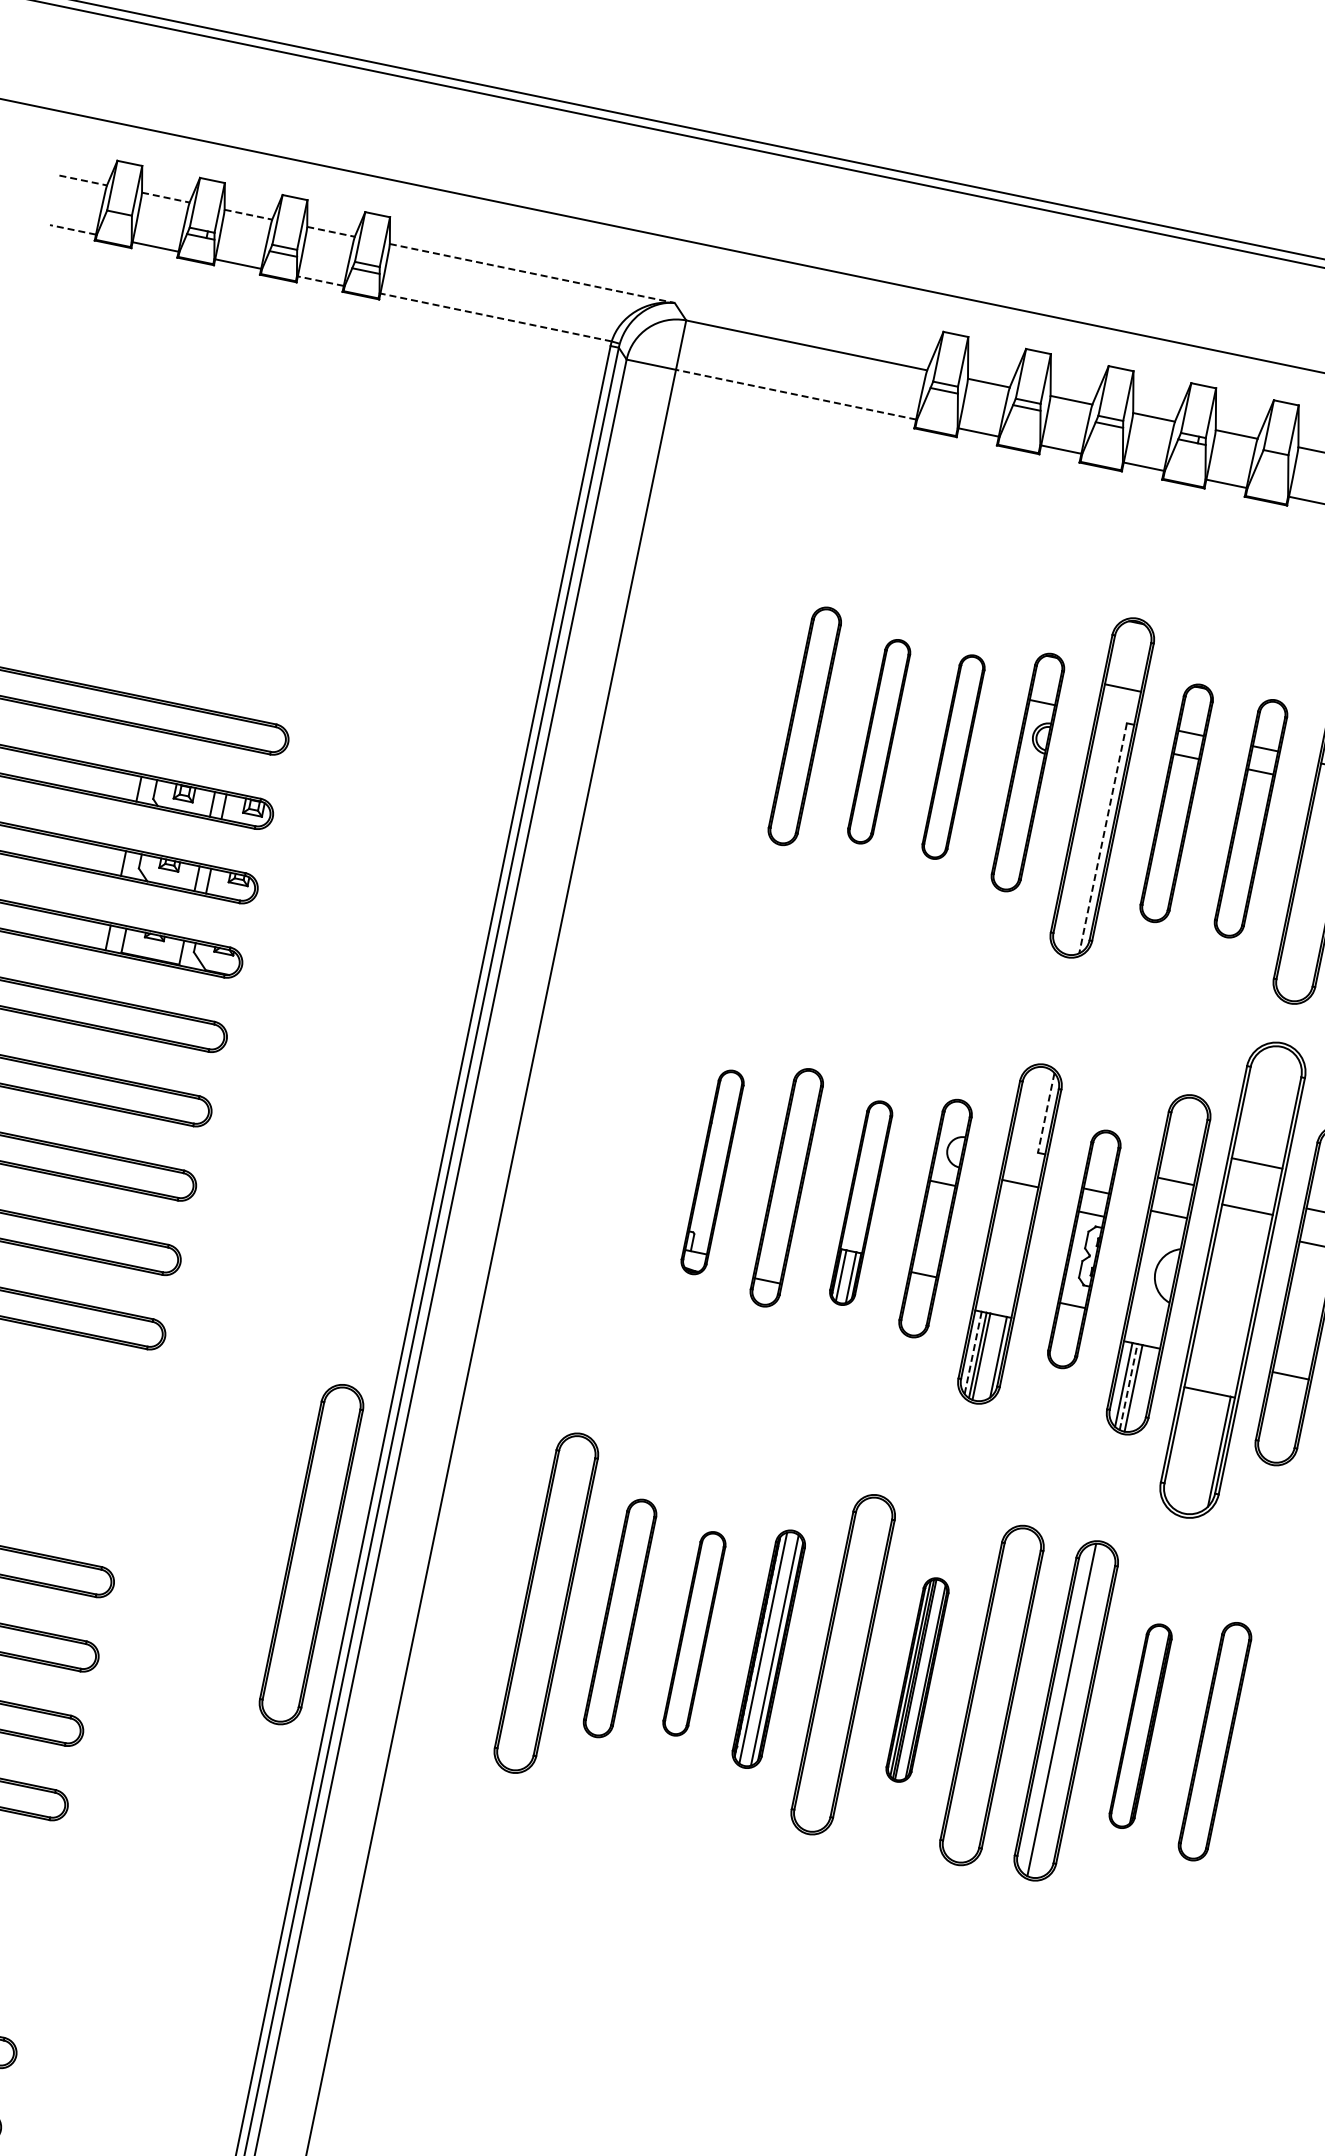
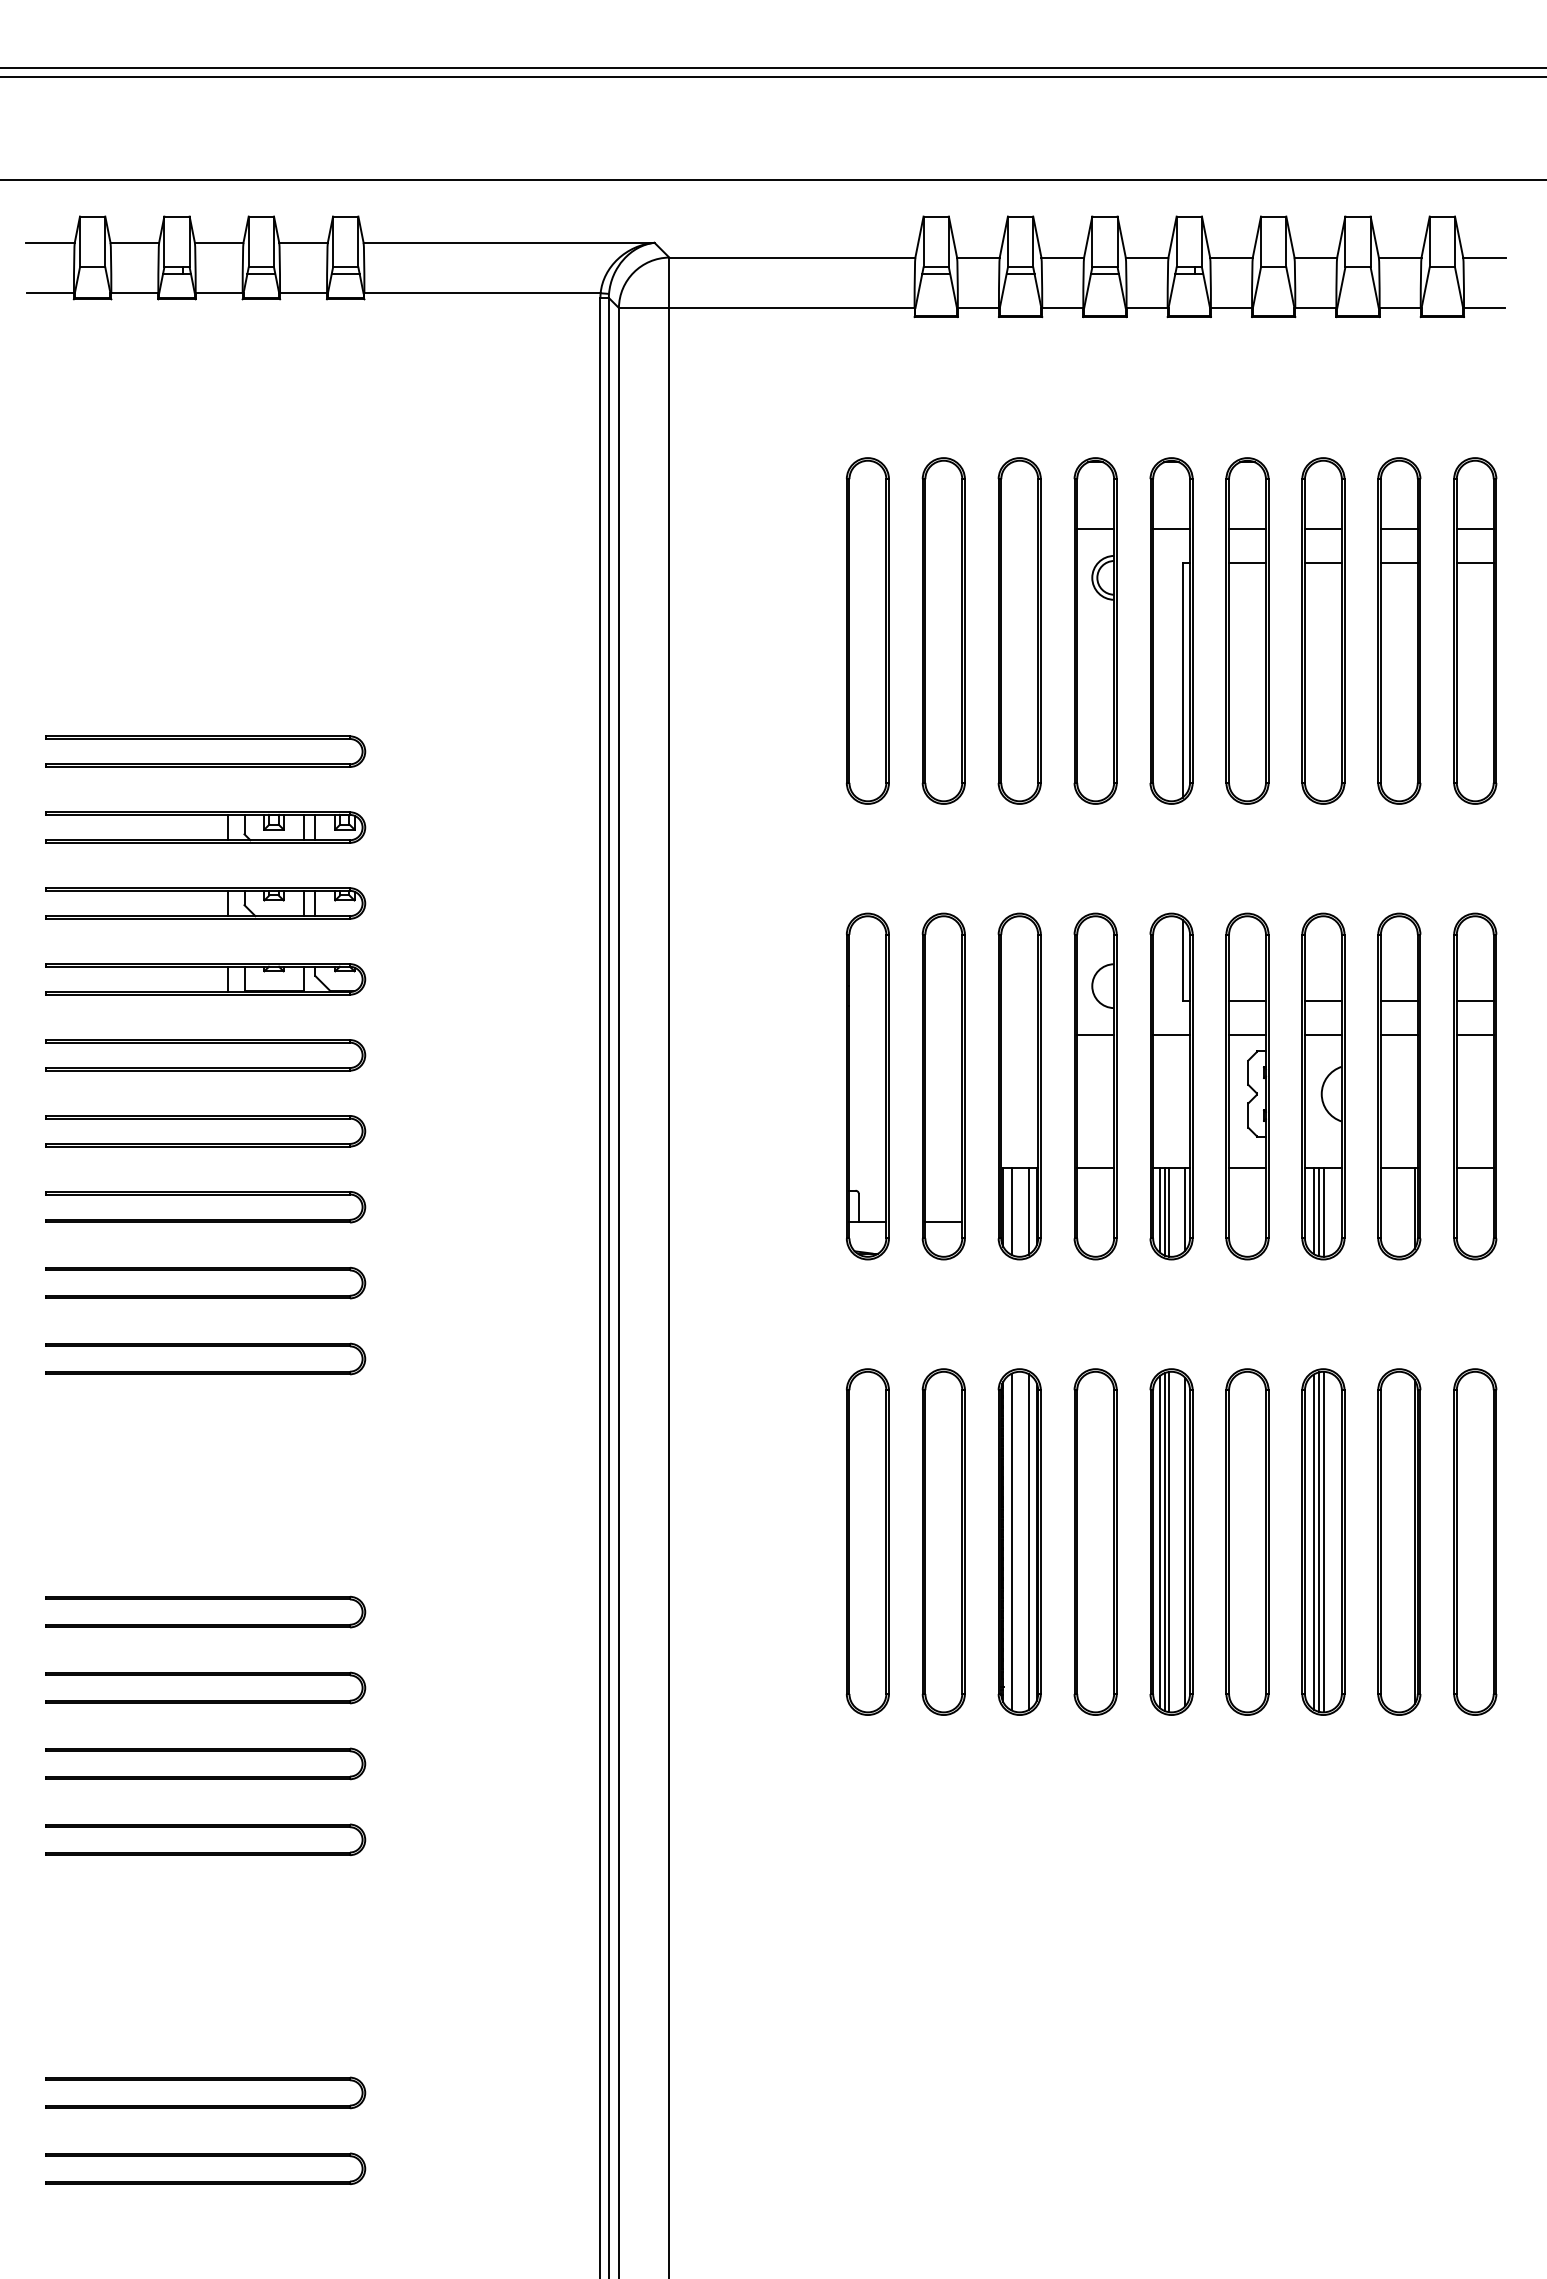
line: (83, 180) -> (50, 242), dashed -> solid
line: (166, 197) -> (135, 242), dashed -> solid
line: (248, 214) -> (219, 242), dashed -> solid
line: (72, 229) -> (49, 293), dashed -> solid
line: (332, 231) -> (304, 242), dashed -> solid
line: (532, 273) -> (509, 242), dashed -> solid
line: (320, 281) -> (303, 293), dashed -> solid
line: (496, 317) -> (482, 293), dashed -> solid
line: (795, 395) -> (791, 308), dashed -> solid
part: (804, 725) -> (867, 630), size x1.43
part: (879, 741) -> (943, 630), size x1.67
part: (953, 756) -> (1019, 630), size x1.67
part: (1027, 772) -> (1095, 630), size x1.43
part: (1176, 802) -> (1247, 630), size x1.43
part: (1251, 818) -> (1323, 630), size x1.43
line: (1102, 838) -> (1182, 680), dashed -> solid
line: (1046, 1112) -> (1182, 960), dashed -> solid
part: (712, 1172) -> (867, 1086), size x1.67
part: (786, 1187) -> (943, 1086), size x1.43
part: (861, 1203) -> (1019, 1086), size x1.67
part: (935, 1218) -> (1095, 1086), size x1.43
part: (1084, 1249) -> (1247, 1086), size x1.43
part: (1233, 1280) -> (1399, 1086), size x0.71
line: (973, 1351) -> (1159, 1209), dashed -> solid
line: (1128, 1387) -> (1318, 1212), dashed -> solid
part: (311, 1553) -> (552, 1541), removed
part: (546, 1602) -> (792, 1541), removed
part: (619, 1617) -> (867, 1541), size x1.43
part: (694, 1633) -> (943, 1541), size x1.67
part: (768, 1648) -> (1019, 1541), size x1.43
part: (917, 1679) -> (1171, 1541), size x1.67
line: (1056, 1708) -> (1313, 1541), added
line: (1066, 1710) -> (1323, 1541), added
part: (1140, 1725) -> (1399, 1541), size x1.67
part: (1215, 1741) -> (1475, 1541), size x1.43

